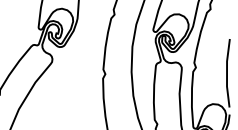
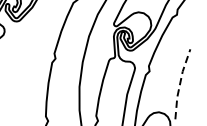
line: (227, 72) -> (180, 83), solid -> dashed

